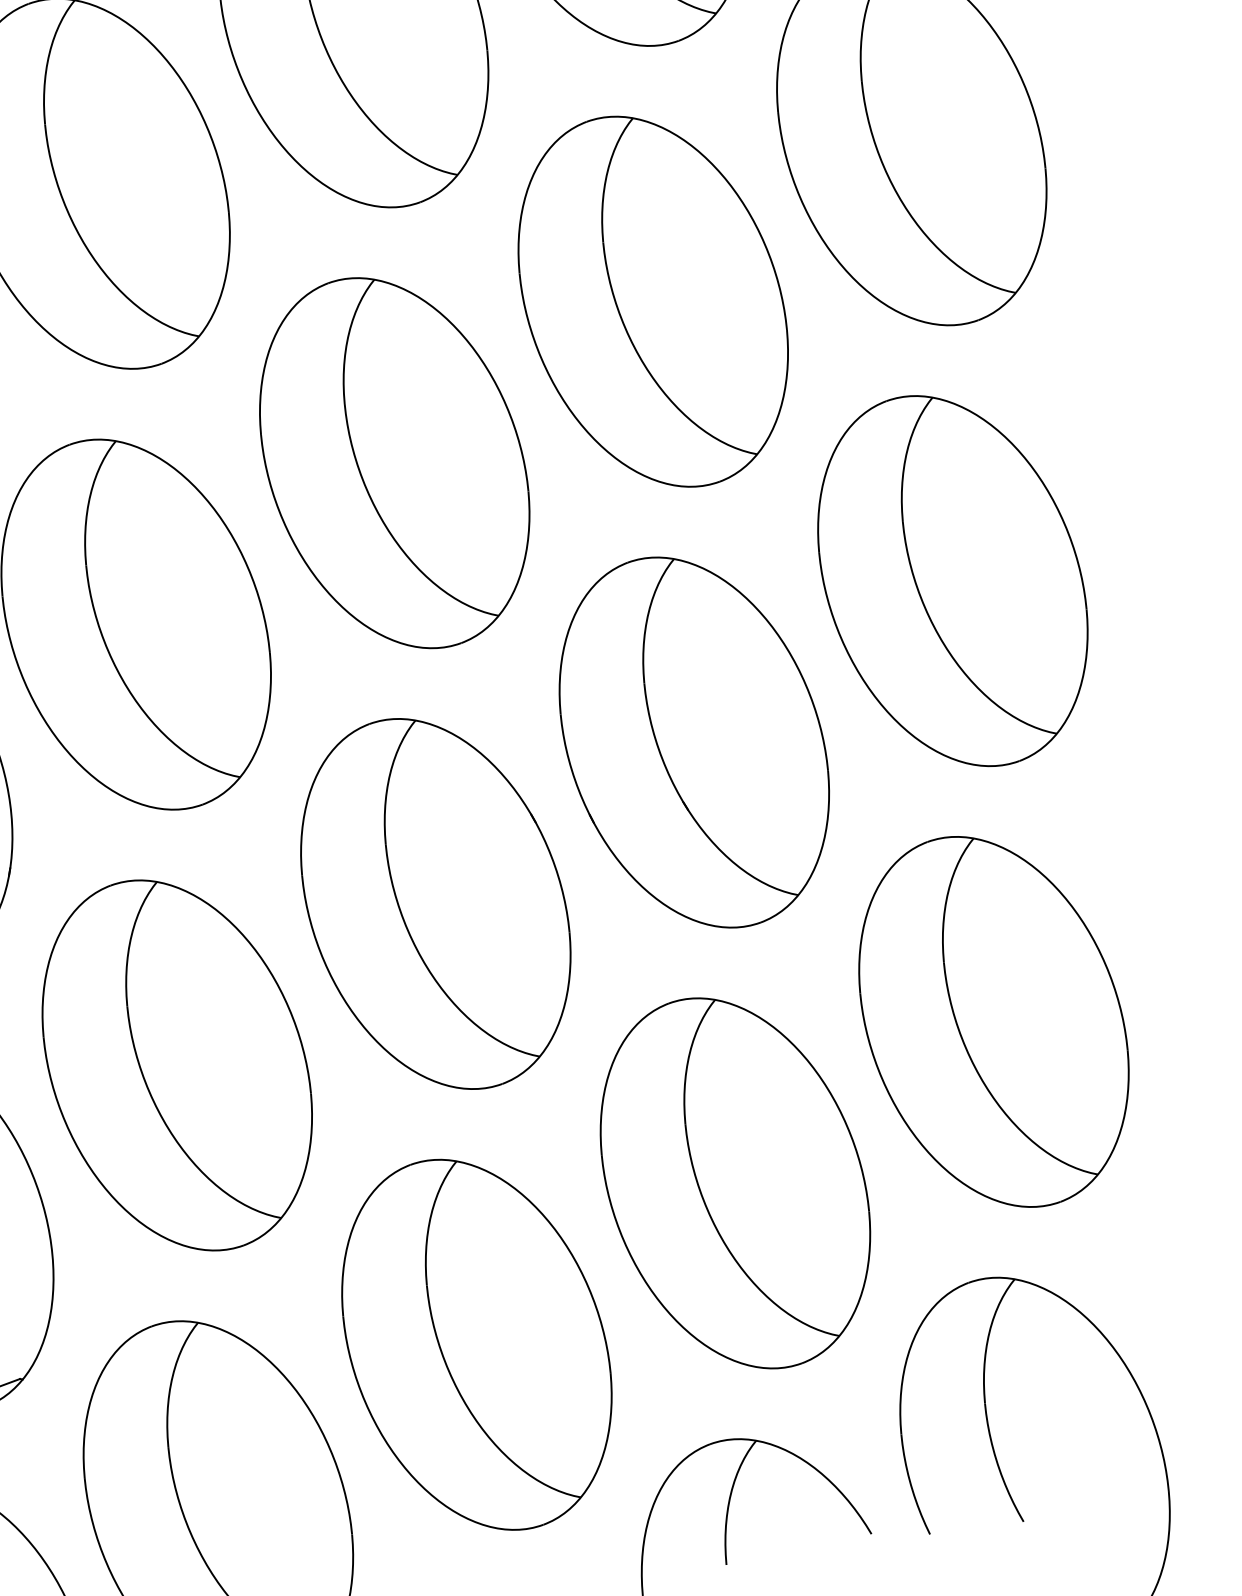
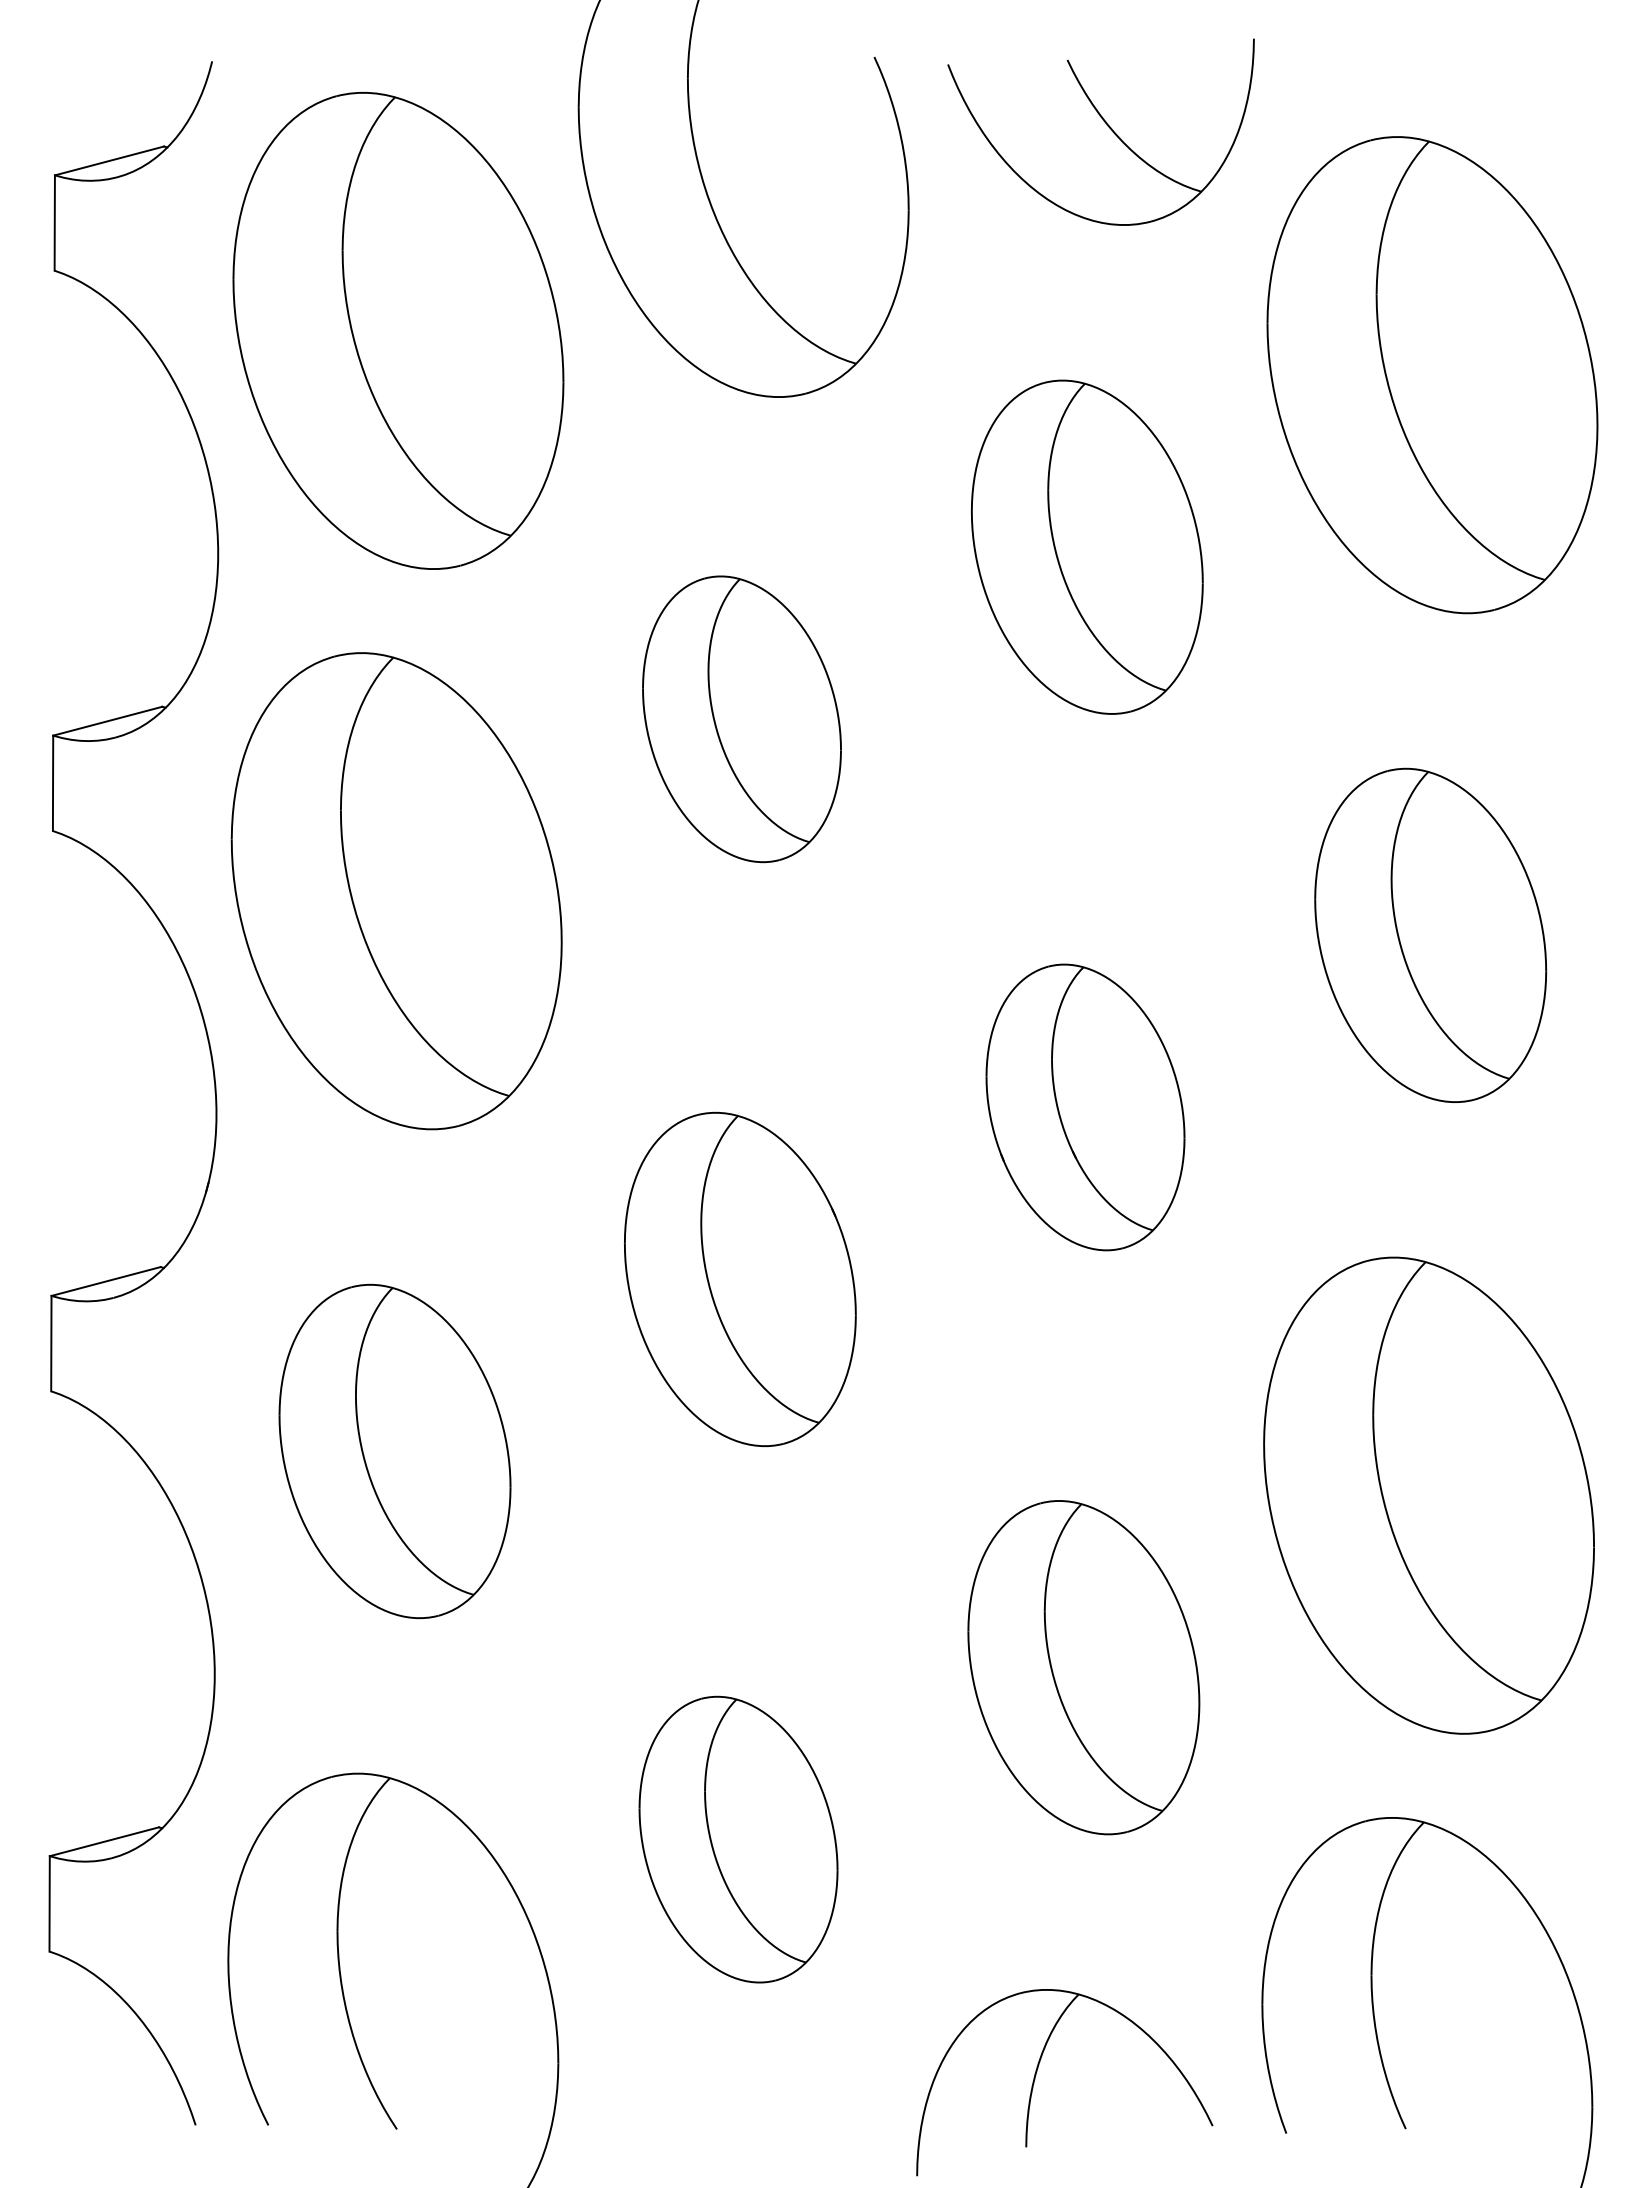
part: (653, 301) -> (1087, 547), size x0.7
part: (394, 463) -> (741, 719), size x0.6
part: (952, 581) -> (1430, 935), size x0.7
part: (694, 742) -> (1085, 1107), size x0.6
part: (436, 904) -> (740, 1279), size x0.7
part: (176, 1065) -> (394, 1451), size x0.7
part: (735, 1183) -> (1083, 1667), size x0.7
part: (476, 1344) -> (738, 1839), size x0.6

